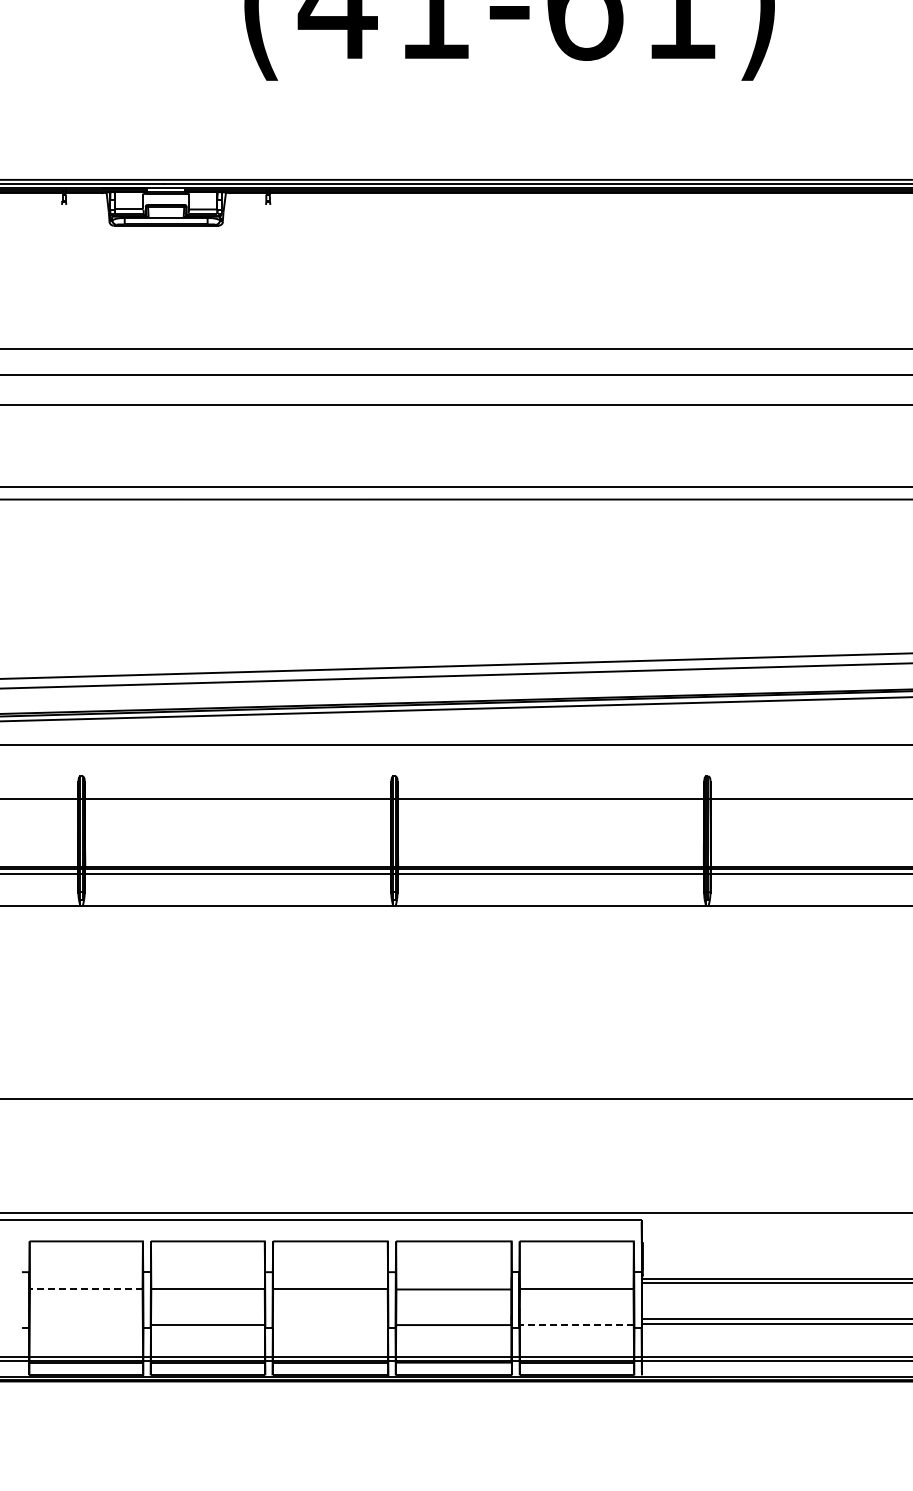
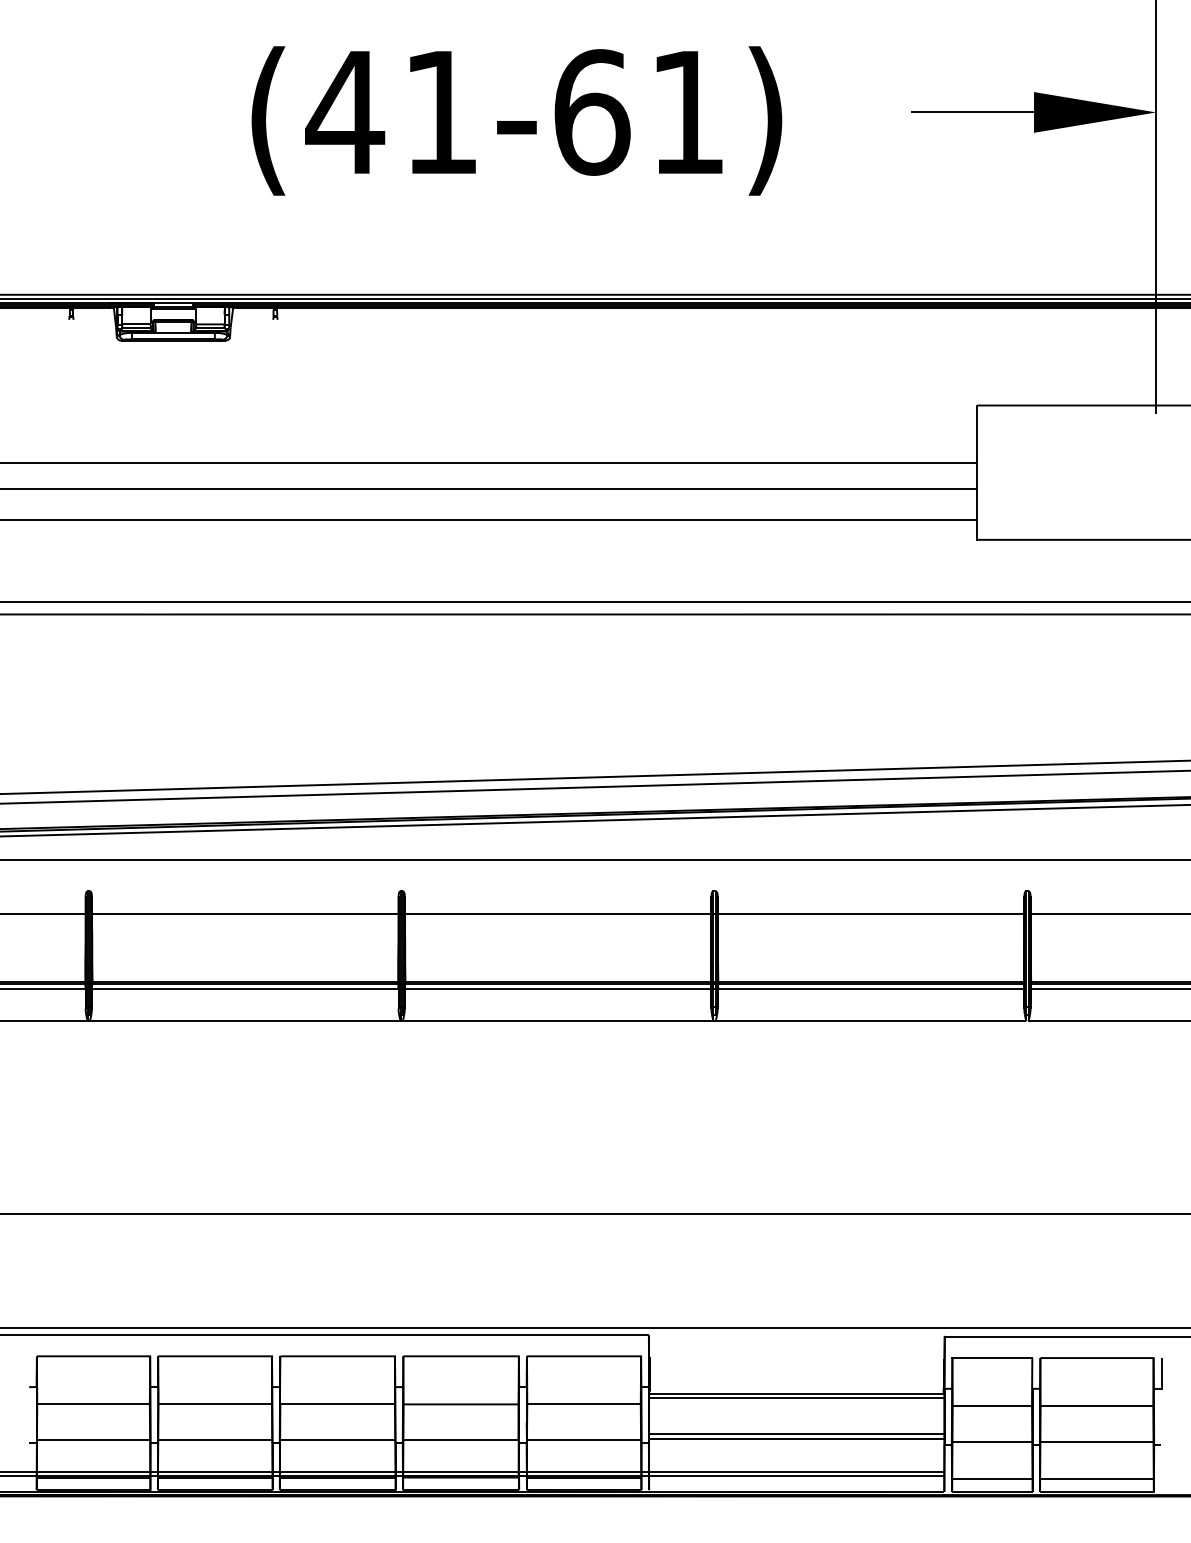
line: (86, 1289) -> (93, 1404), dashed -> solid
line: (86, 1325) -> (93, 1440), added
line: (330, 1325) -> (337, 1440), added
line: (577, 1325) -> (584, 1440), dashed -> solid

